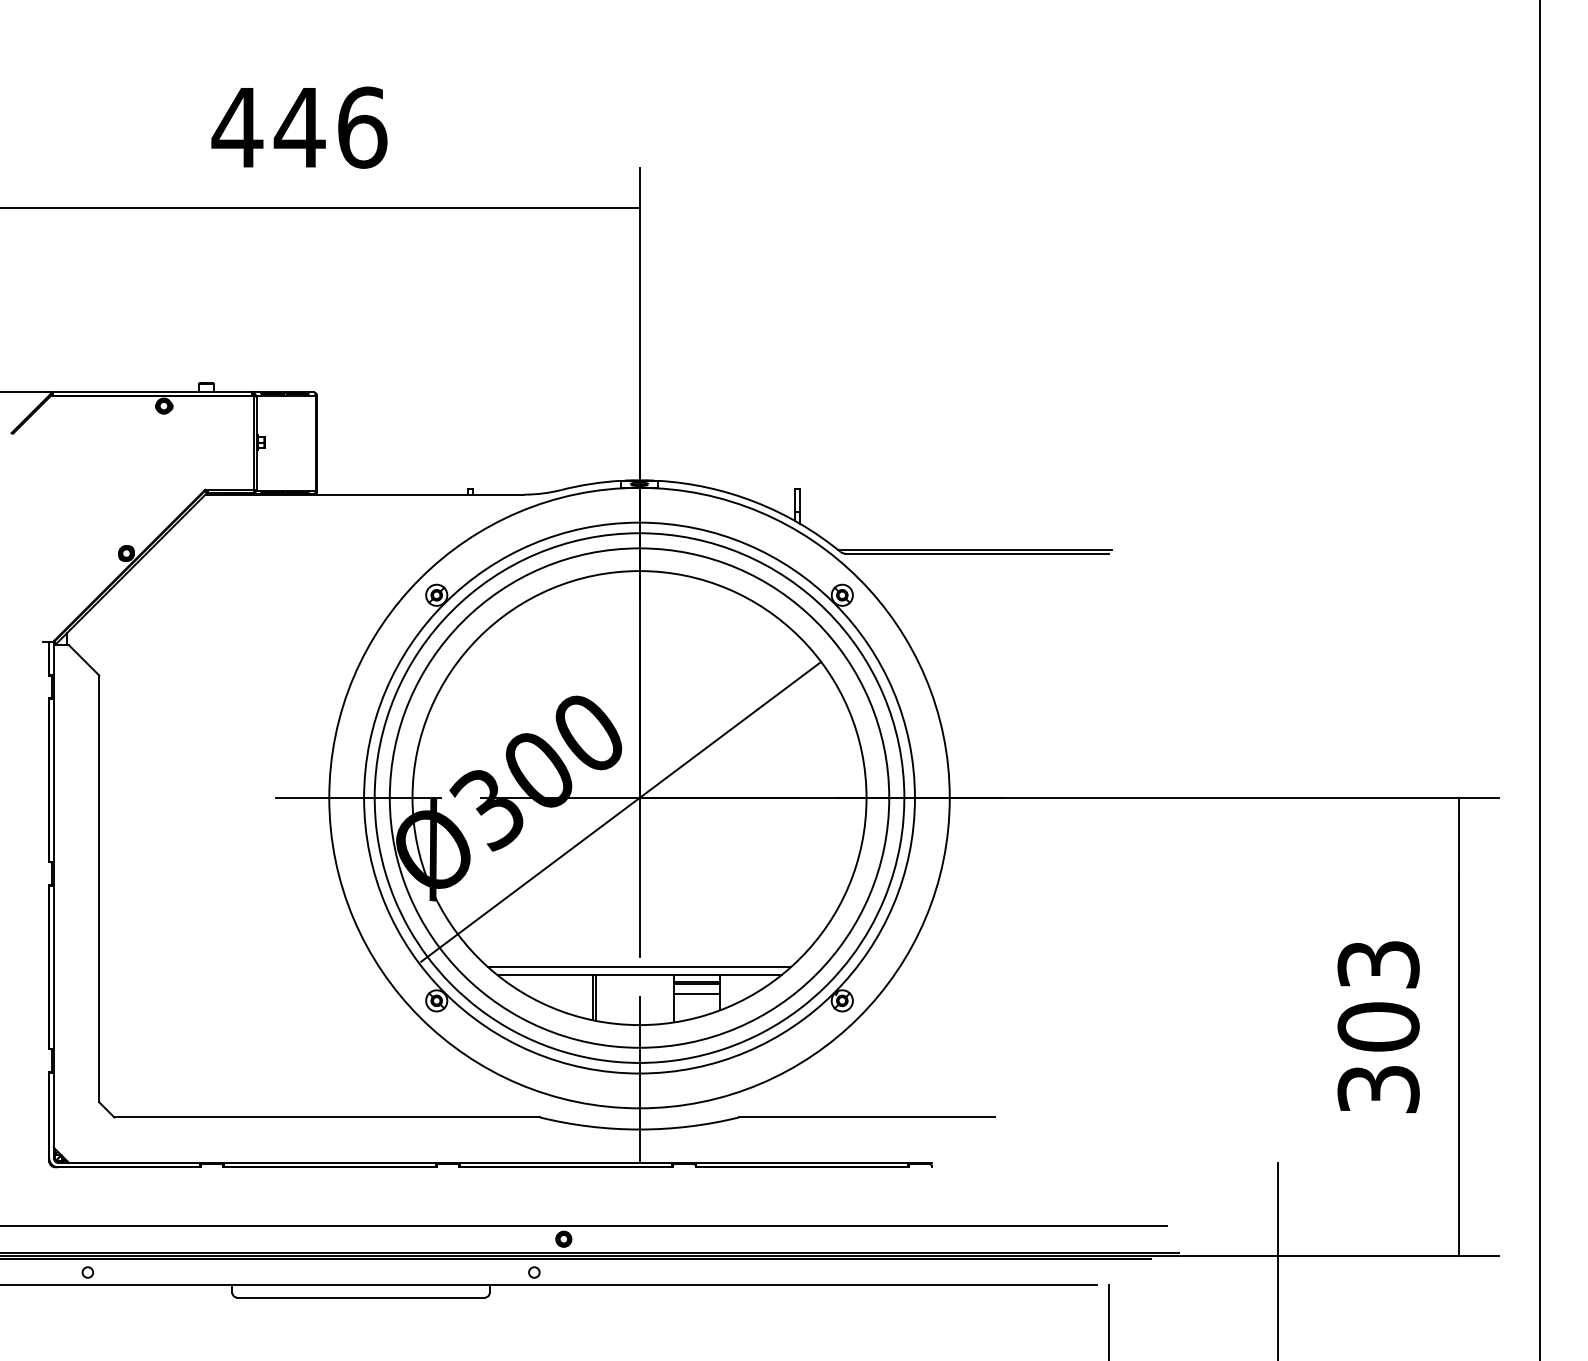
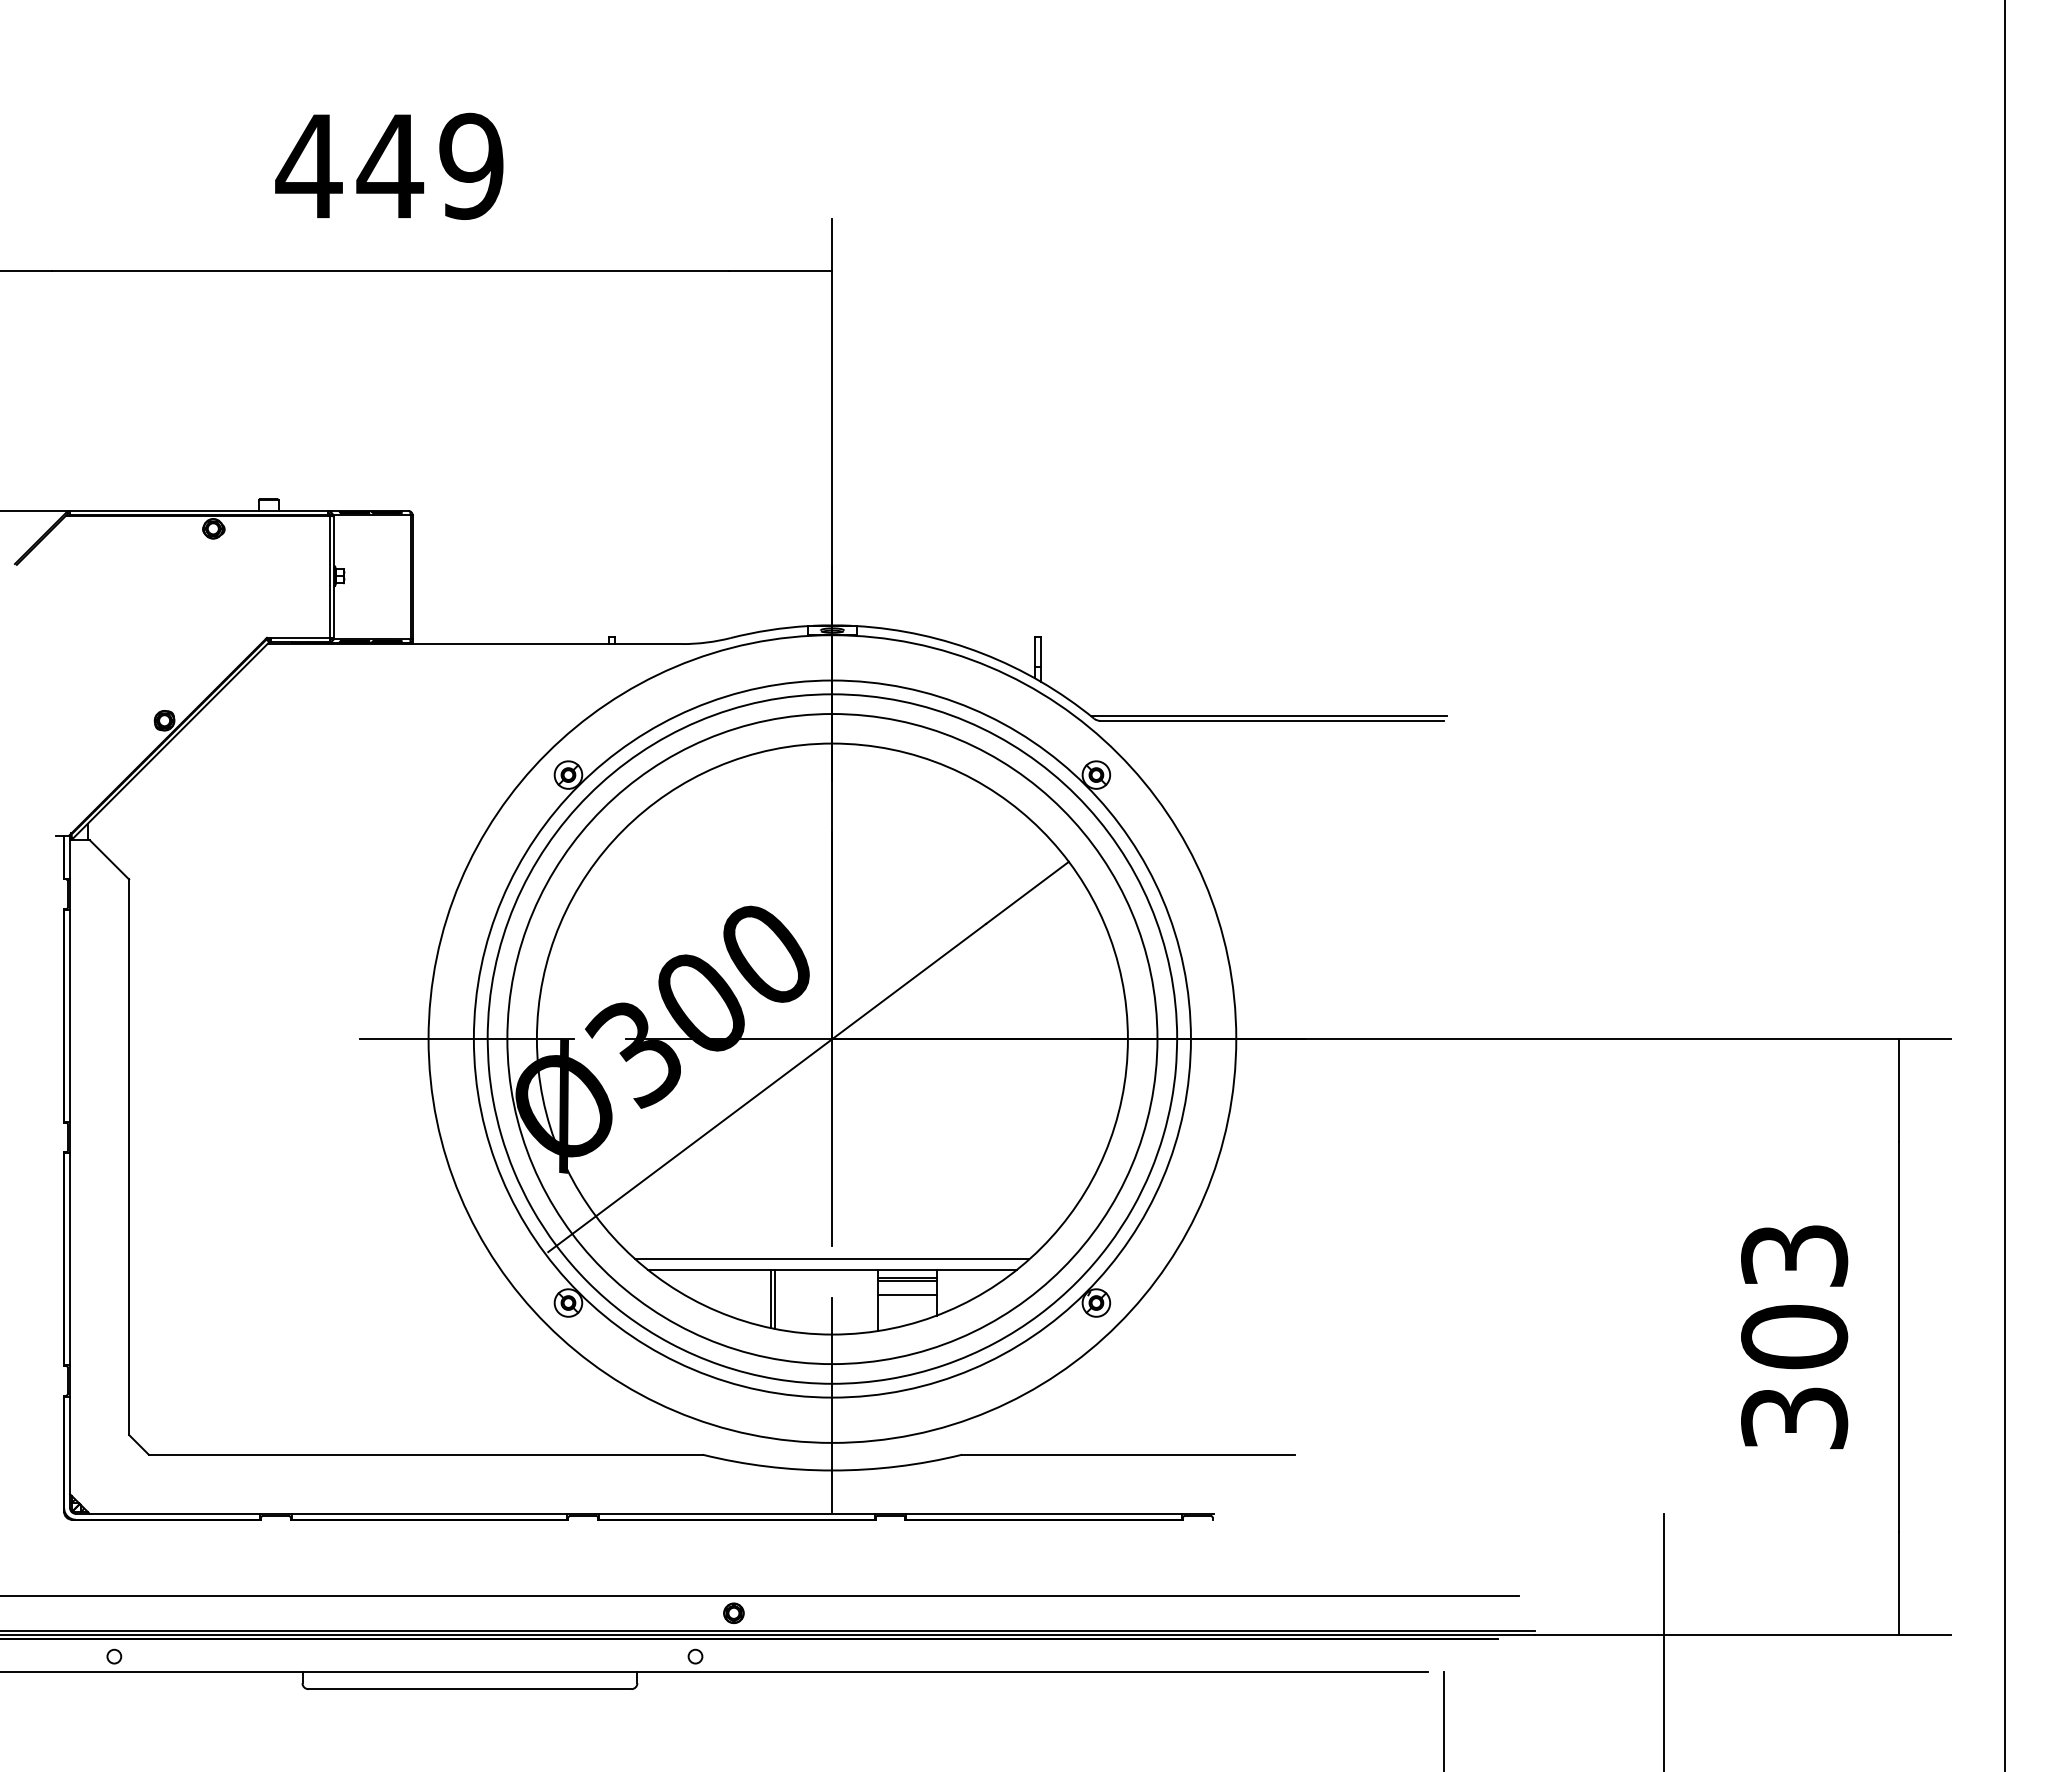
text: (362, 127) -> (471, 166), 446 -> 449

